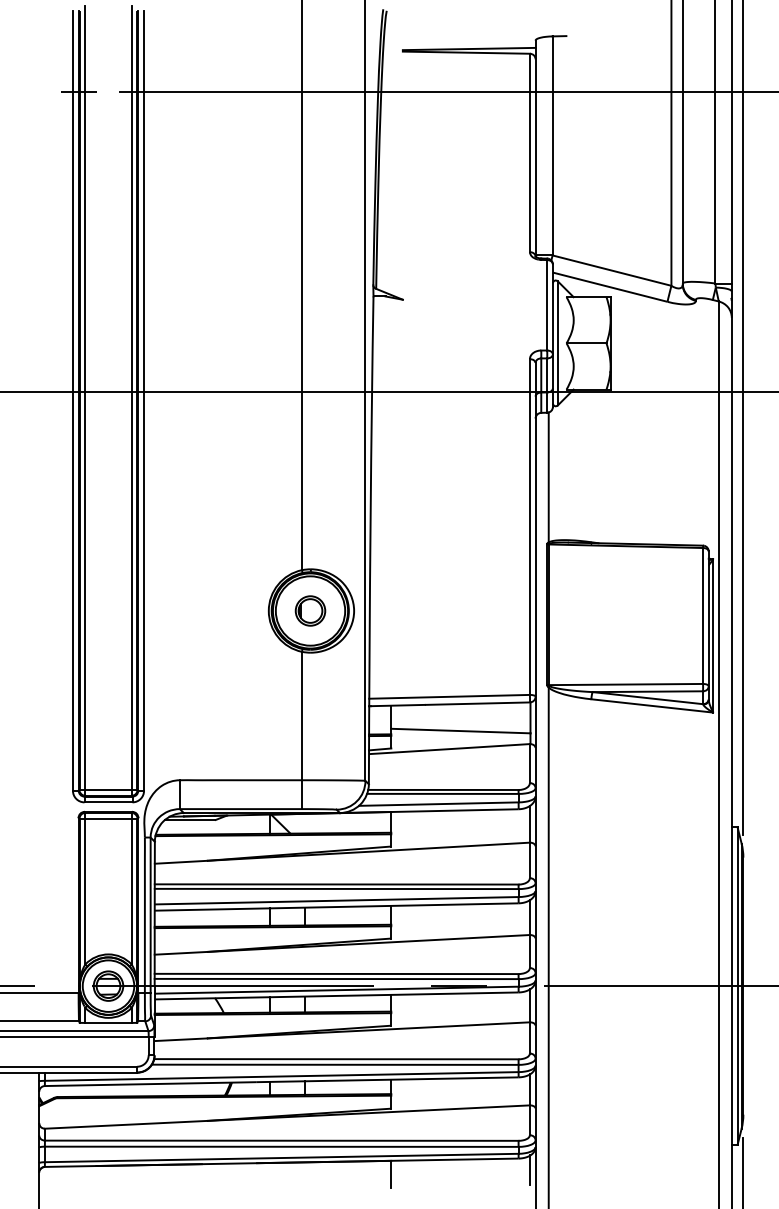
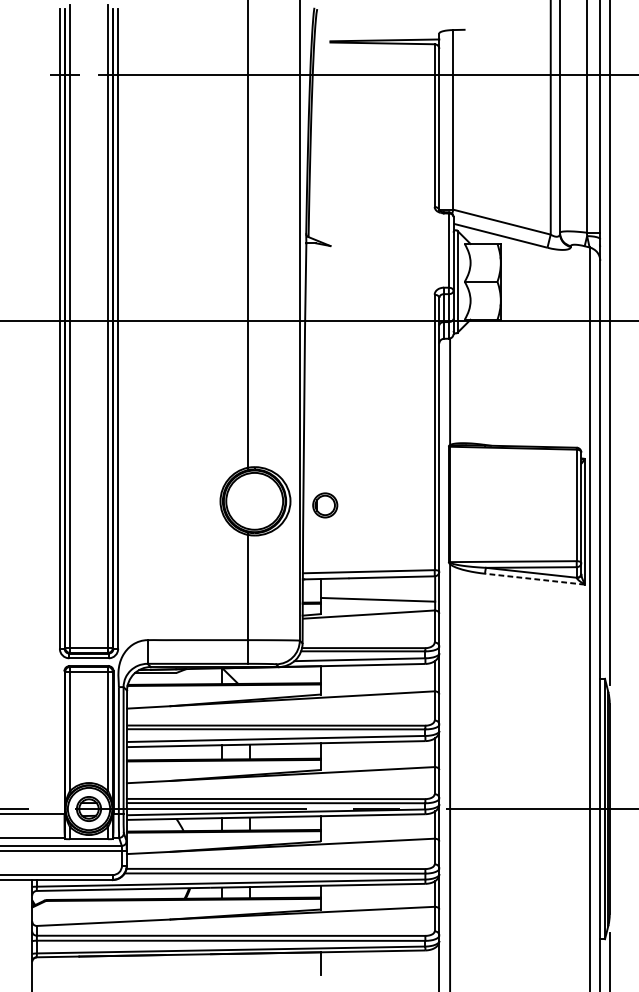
part: (310, 610) -> (325, 505), moved
line: (651, 705) -> (534, 578), solid -> dashed
line: (530, 1169) -> (435, 959), removed

